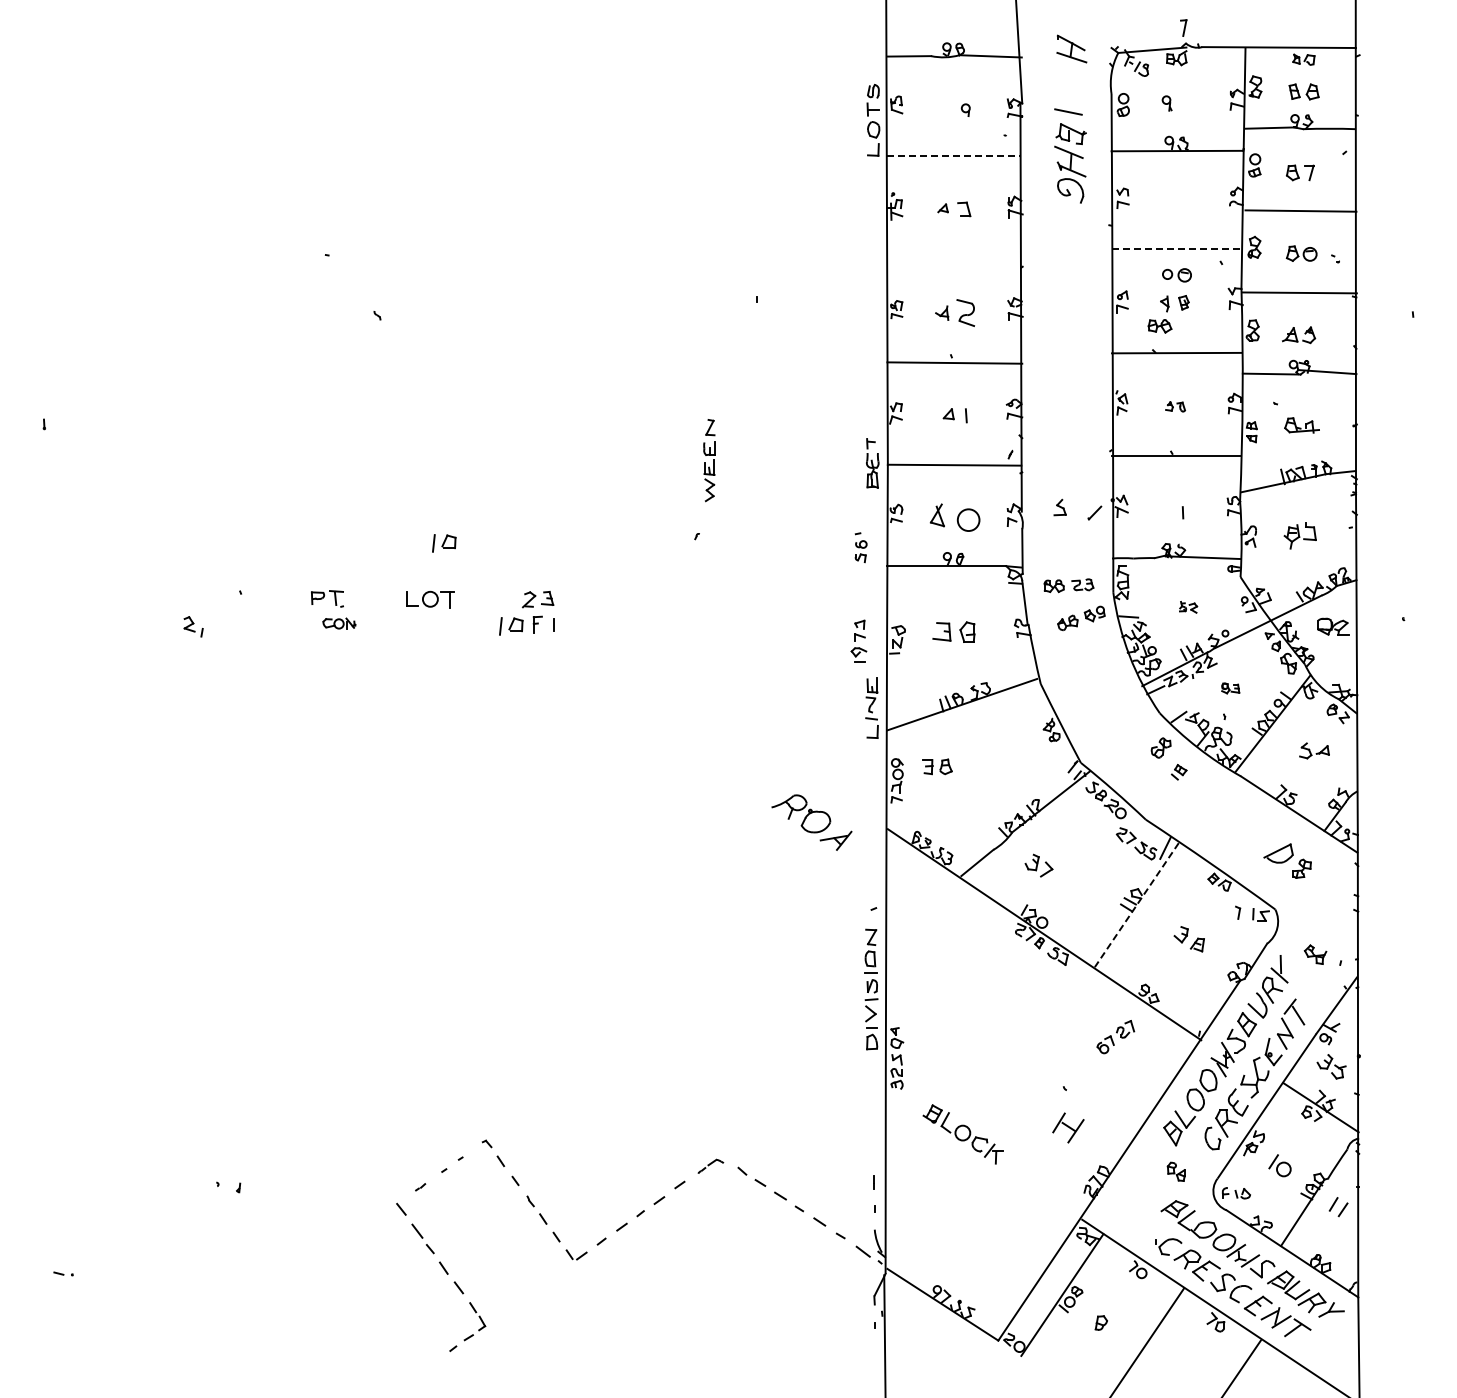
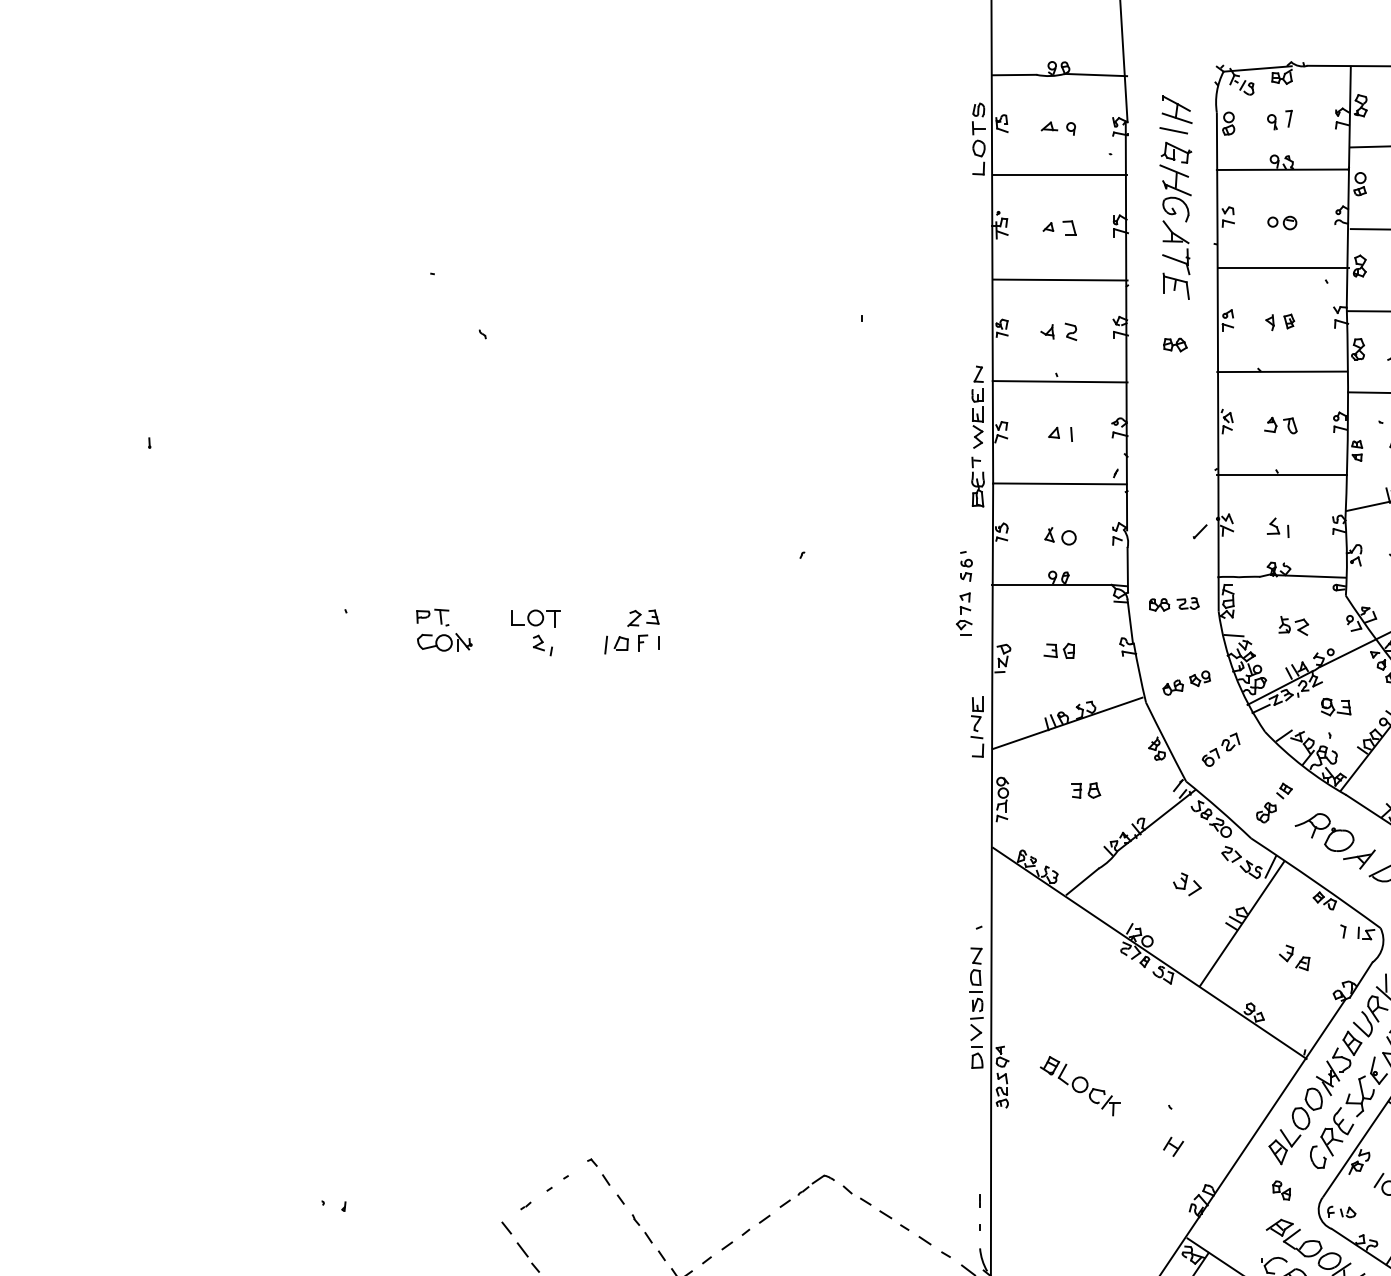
part: (1183, 27) -> (1288, 118), moved
part: (1071, 48) -> (1176, 109), moved
part: (943, 107) -> (1048, 126), added
line: (954, 156) -> (1059, 175), dashed -> solid
part: (1070, 241) -> (1175, 260), added
line: (1178, 249) -> (1283, 268), dashed -> solid
line: (954, 260) -> (1059, 279), added
part: (1176, 275) -> (1281, 223), moved
part: (965, 313) -> (1070, 332), size x0.62
part: (1159, 326) -> (1174, 345), moved
part: (1175, 406) -> (1280, 425), size x1.67
part: (709, 460) -> (977, 407), moved
part: (1059, 507) -> (1272, 526), moved
part: (955, 517) -> (1060, 536), size x0.62
part: (444, 543) -> (549, 562), removed
part: (1188, 607) -> (1293, 626), size x1.67
part: (1081, 618) -> (1186, 683), moved
part: (339, 623) -> (444, 642), size x1.67
part: (193, 626) -> (542, 645), moved
part: (953, 632) -> (1058, 651), size x0.71
part: (858, 640) -> (963, 613), moved
part: (1230, 688) -> (1335, 707), size x1.67
part: (1160, 747) -> (1265, 812), moved
part: (937, 766) -> (1085, 790), moved
part: (811, 822) -> (1334, 841), moved
part: (1038, 865) -> (1186, 884), moved
line: (1136, 905) -> (1241, 924), dashed -> solid
part: (1115, 1037) -> (1220, 750), moved
part: (1067, 1128) -> (1172, 1147), size x0.62
part: (962, 1134) -> (1079, 1086), moved
part: (710, 1166) -> (815, 1185), size x1.43

